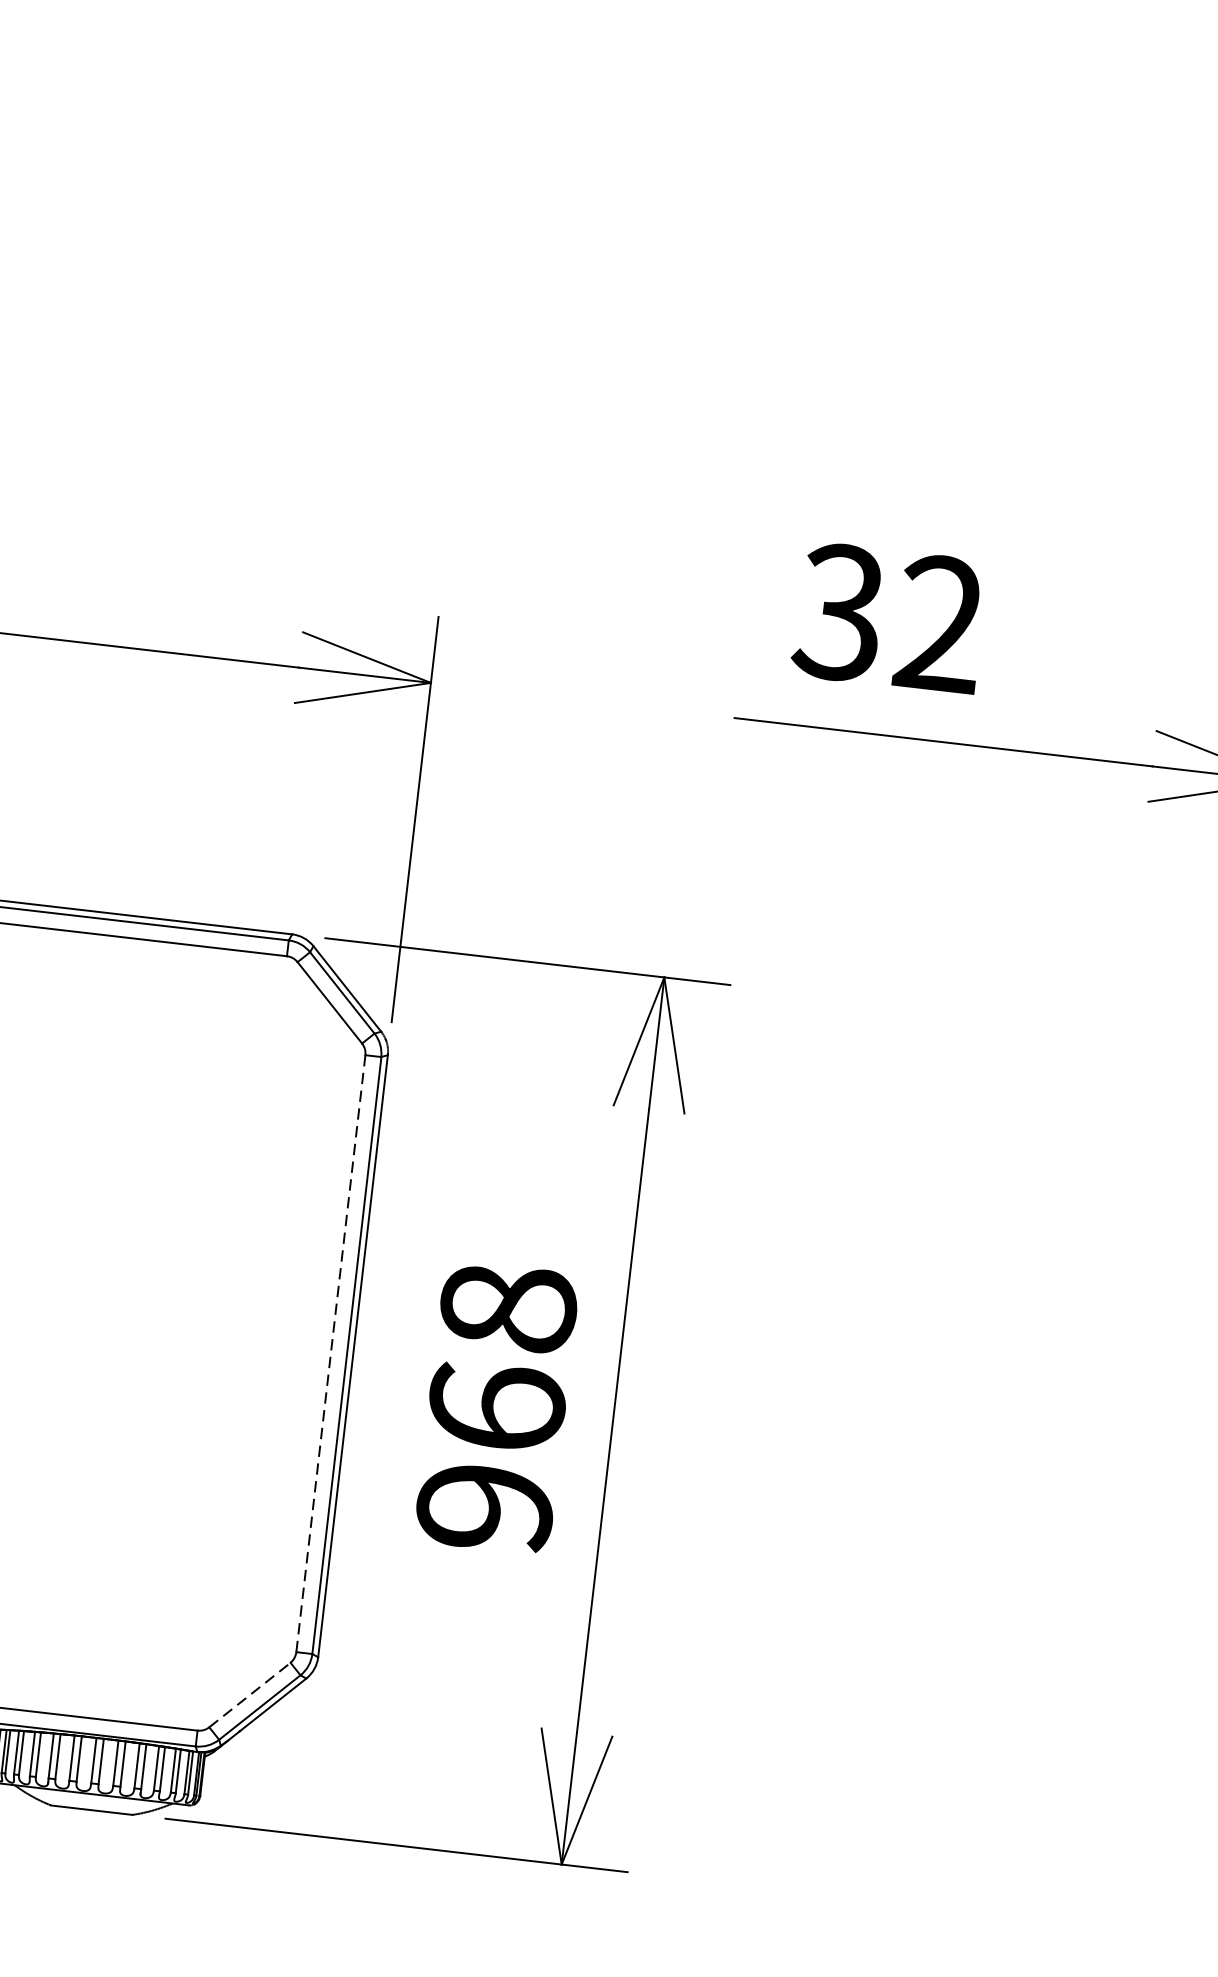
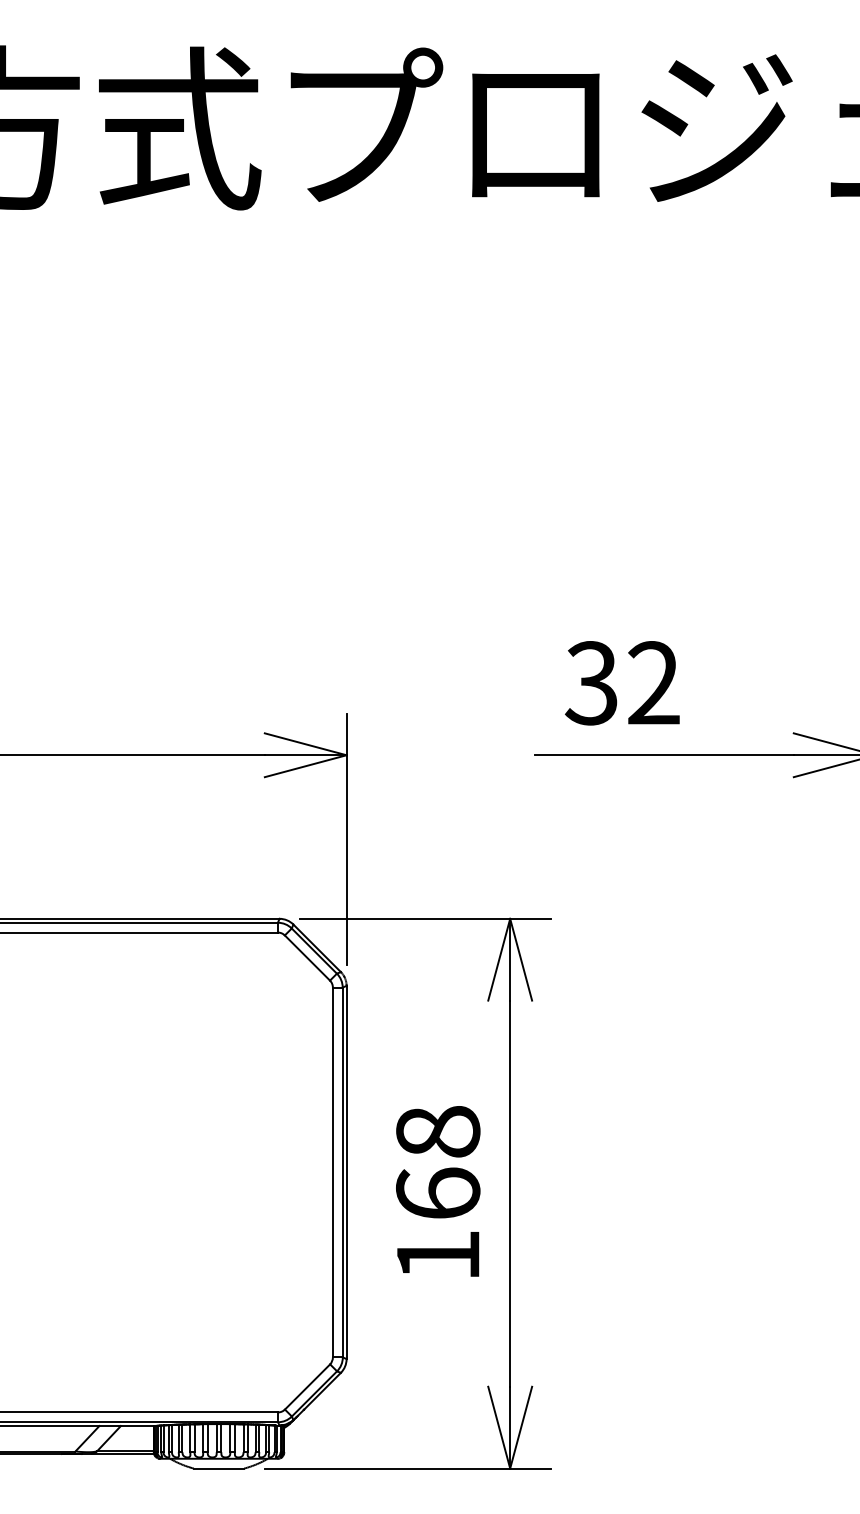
line: (330, 1353) -> (332, 1172), dashed -> solid
text: (485, 1507) -> (438, 1255), 968 -> 168
line: (249, 1694) -> (307, 1386), dashed -> solid

